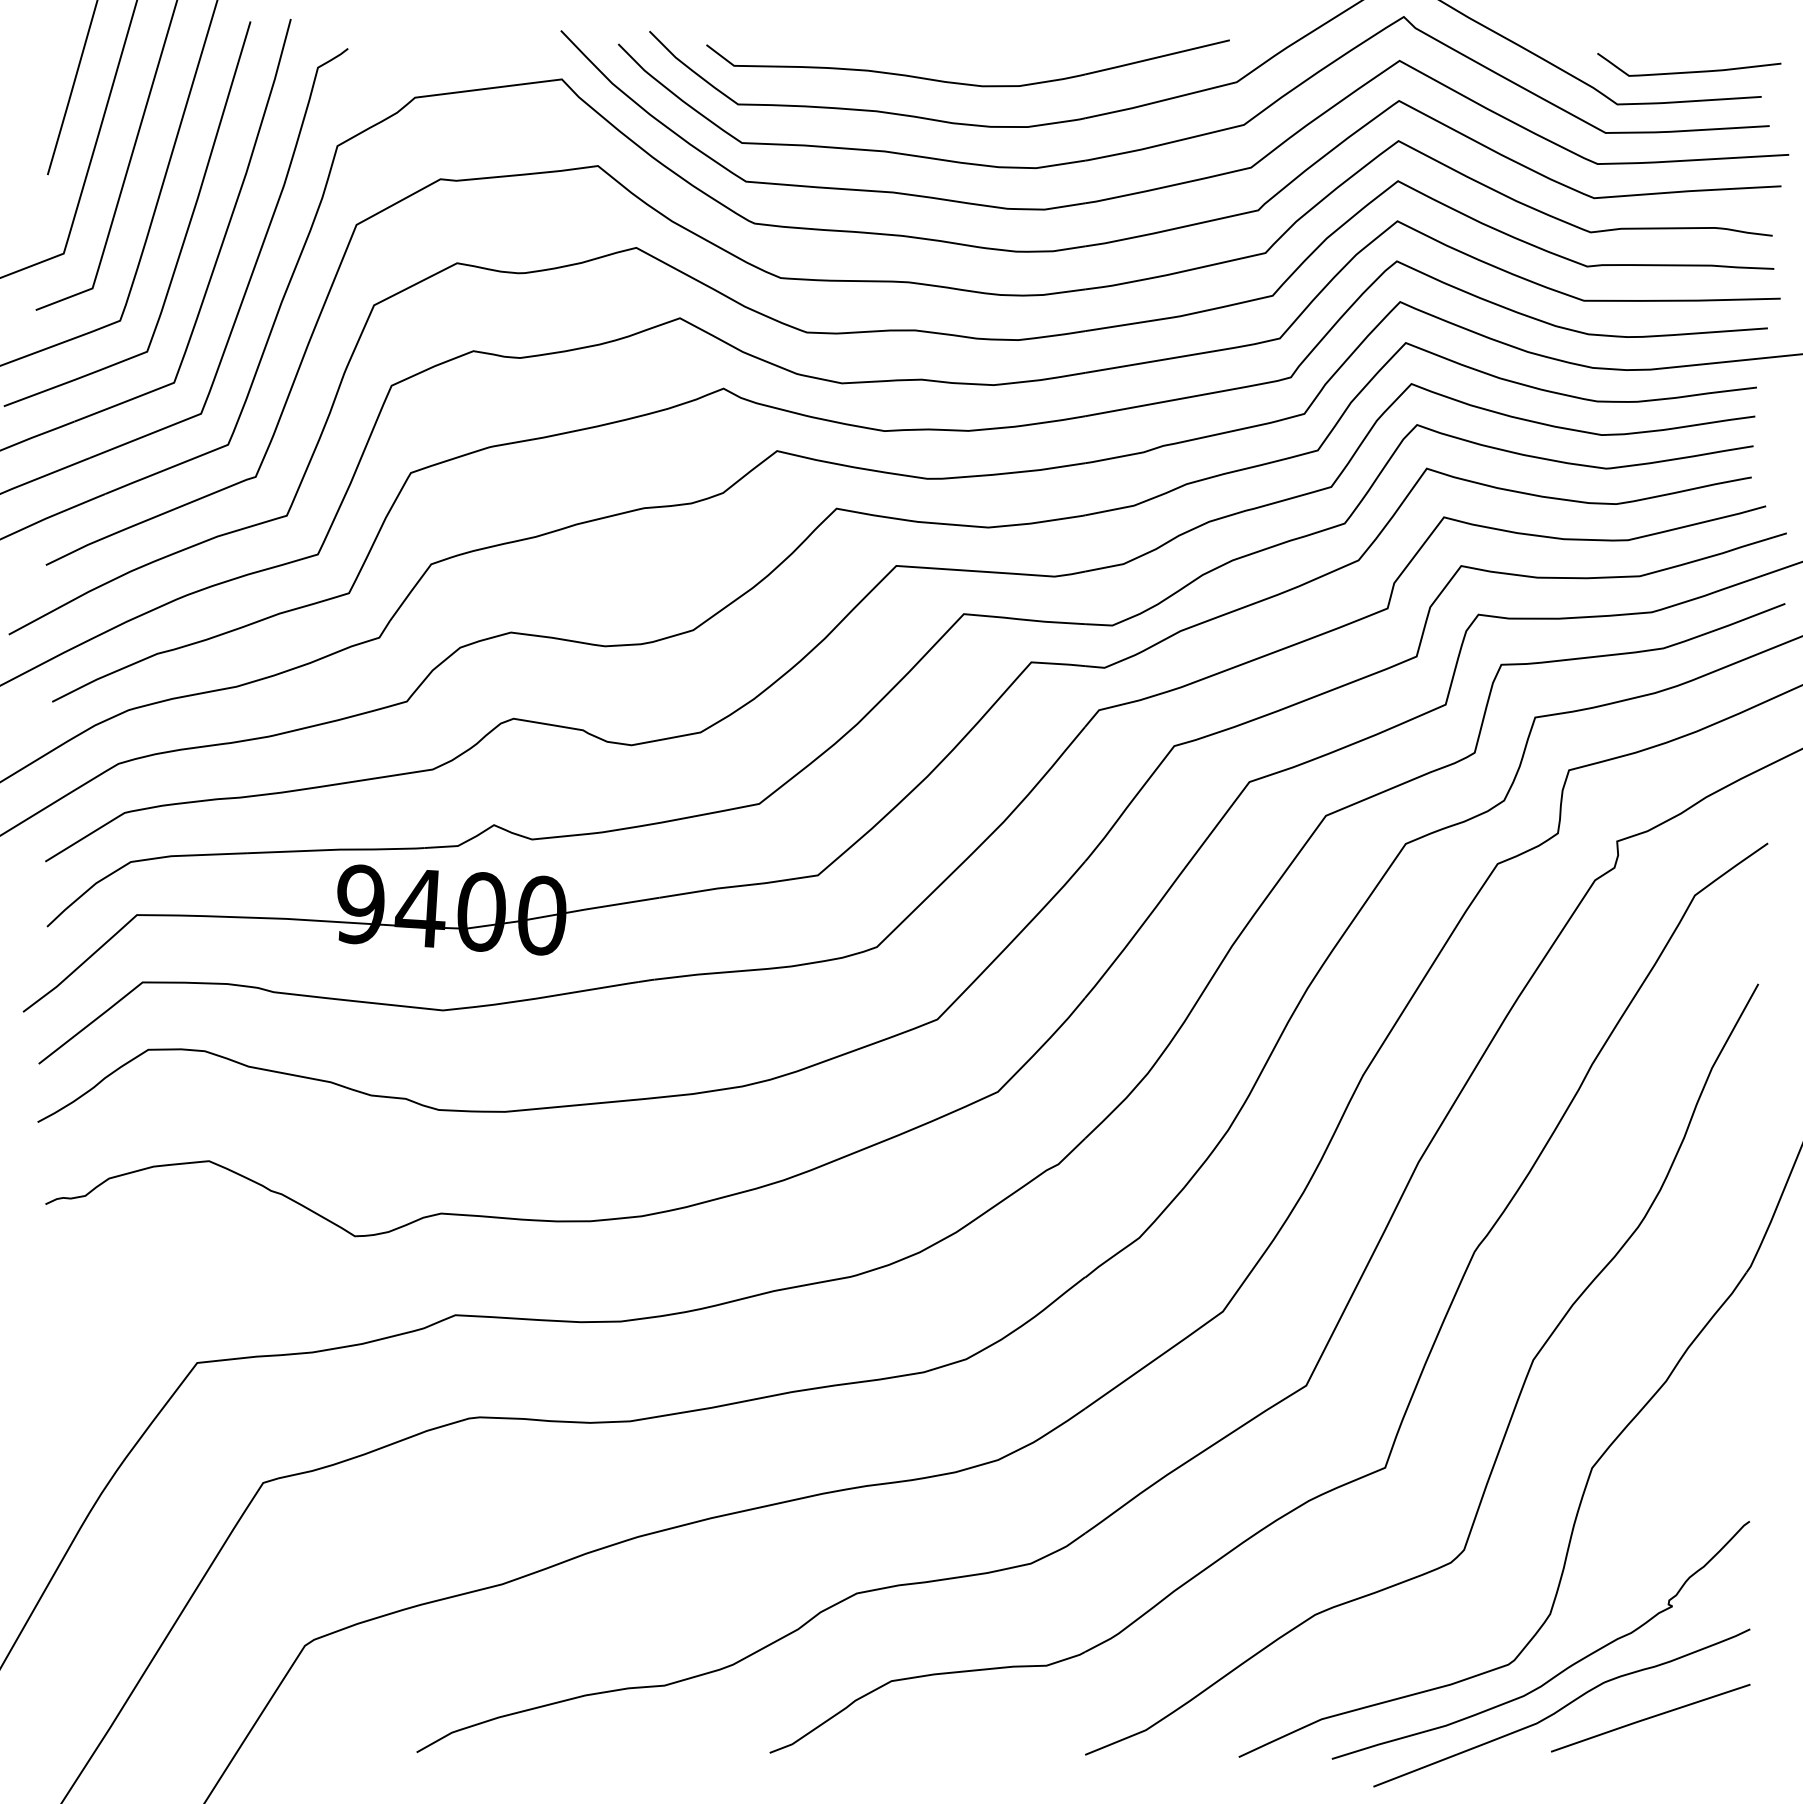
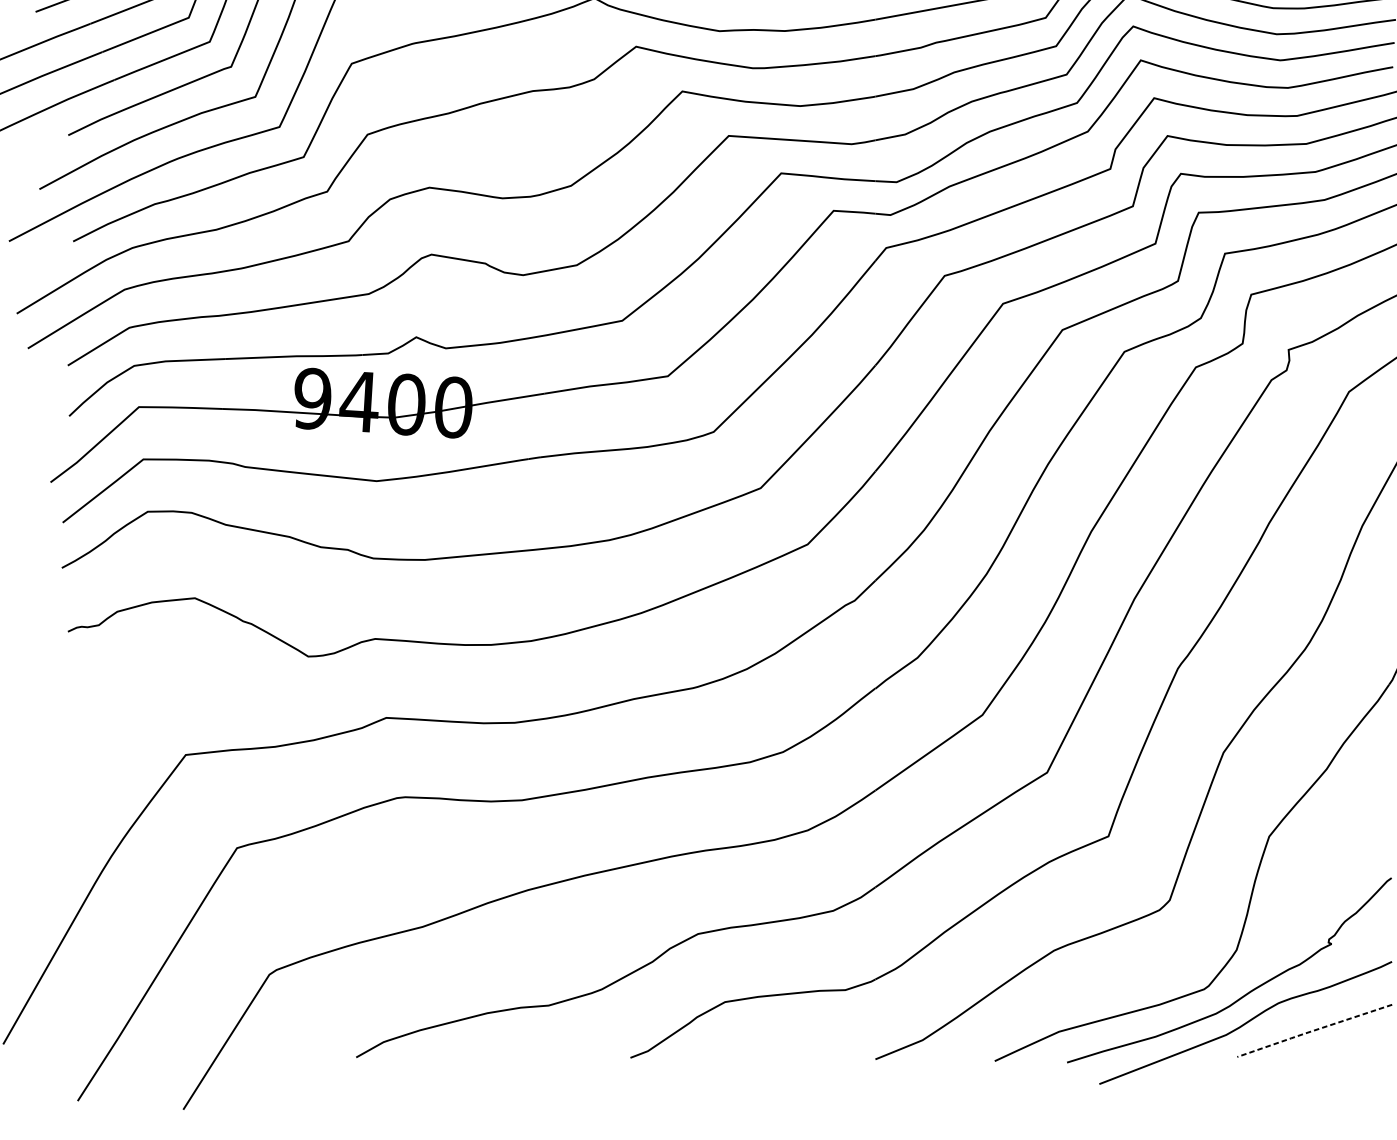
line: (1649, 1717) -> (1313, 1030), solid -> dashed

